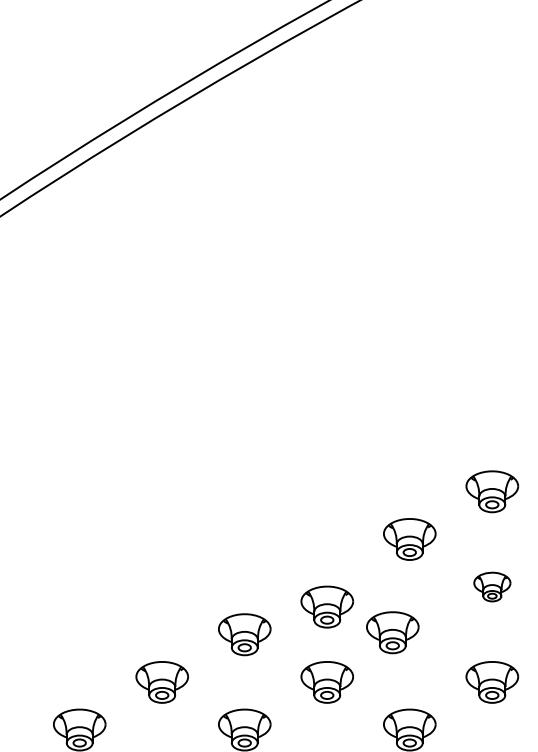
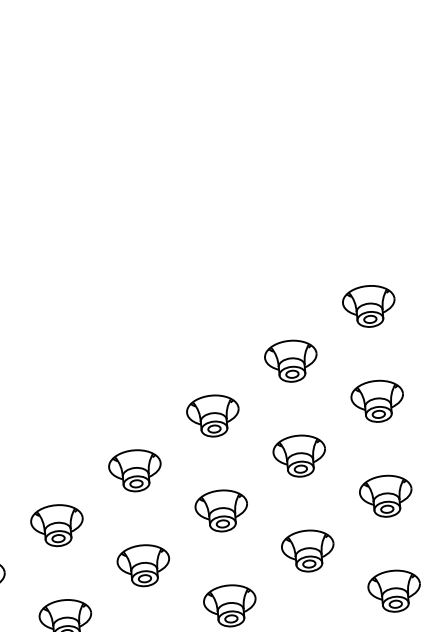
part: (492, 586) -> (377, 400), size x1.43
part: (326, 606) -> (212, 415), moved
part: (392, 632) -> (299, 455), moved

